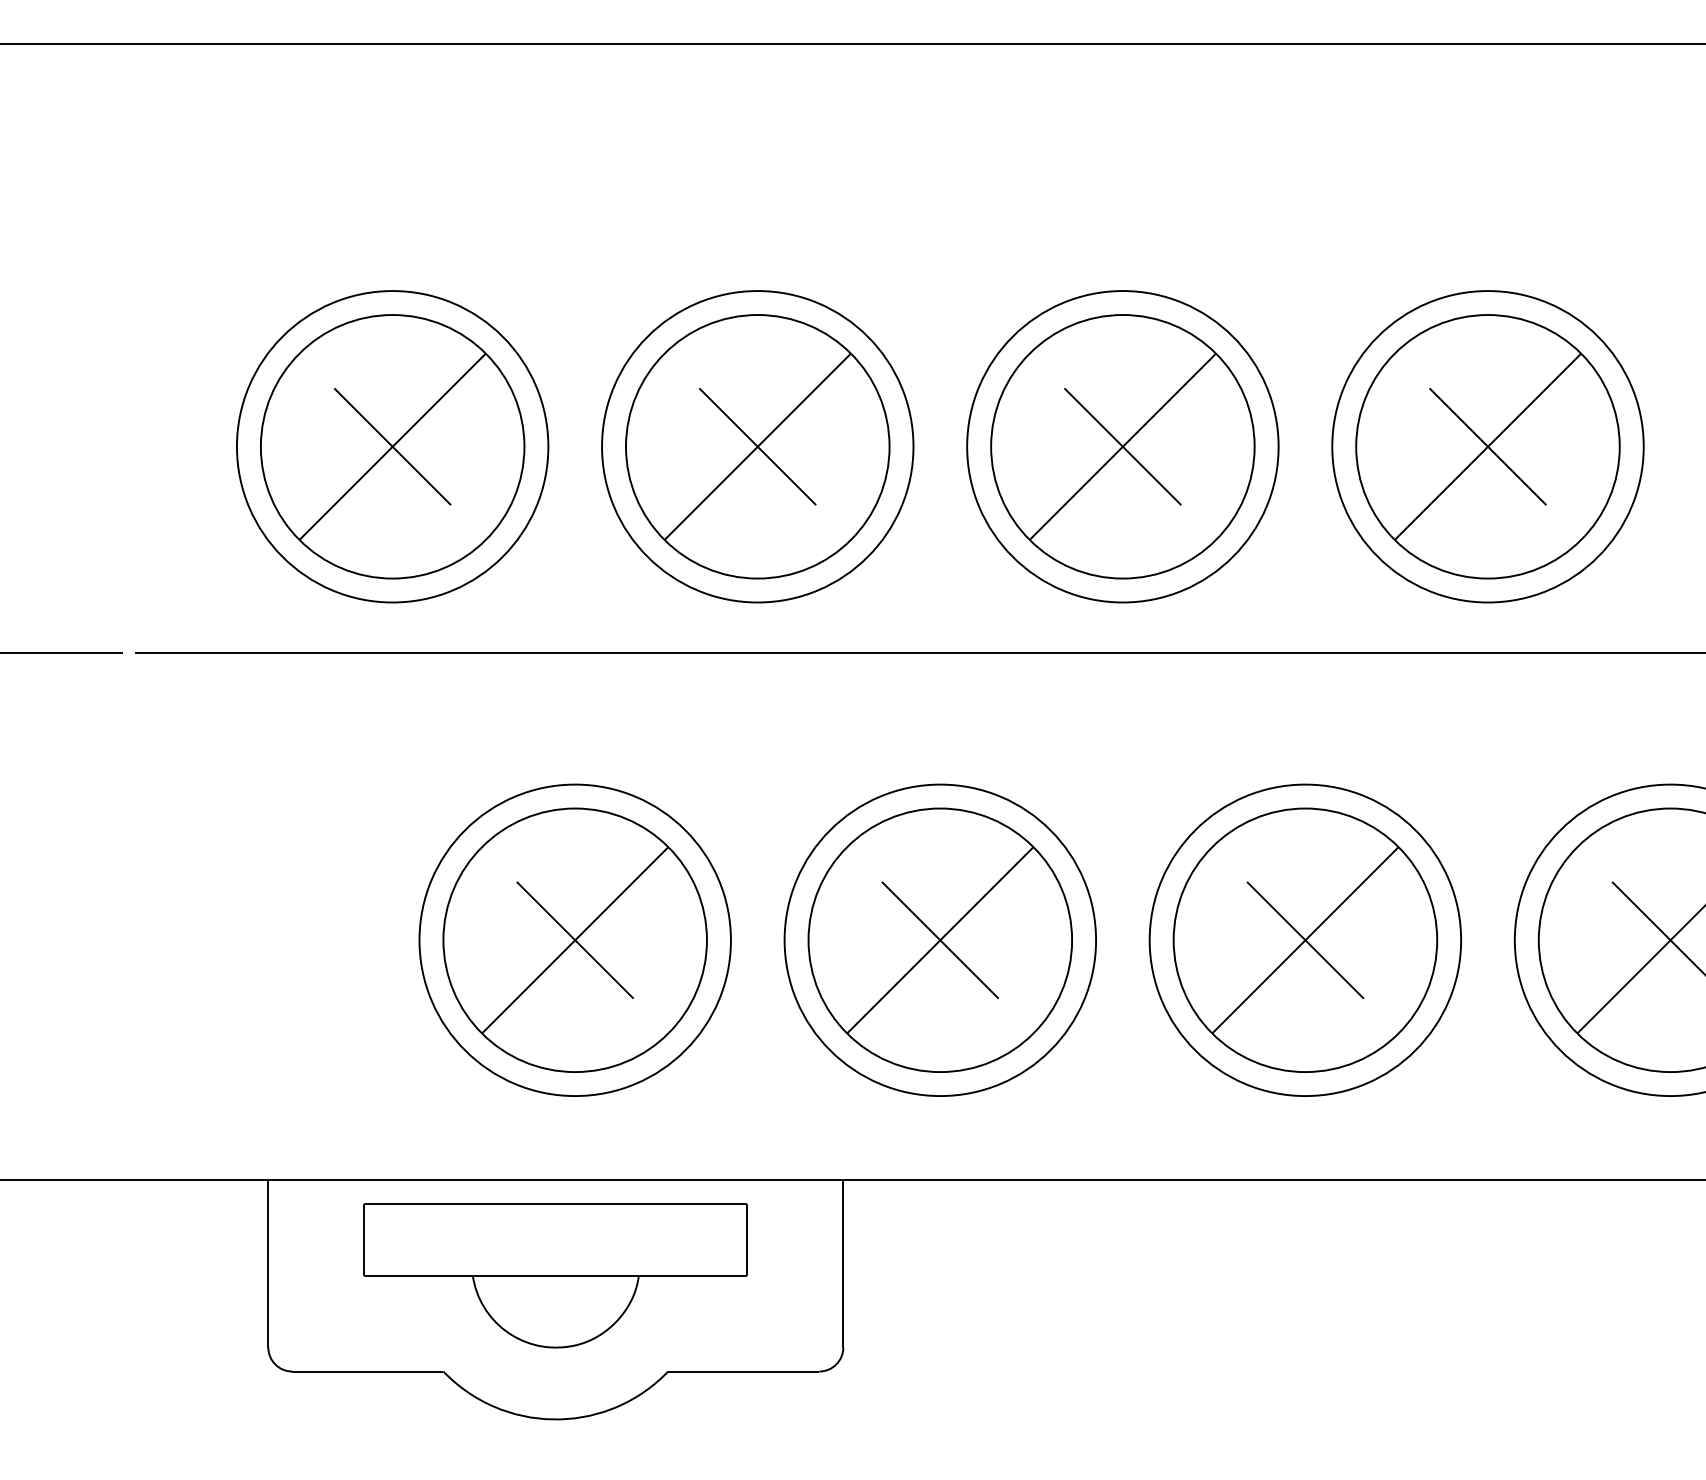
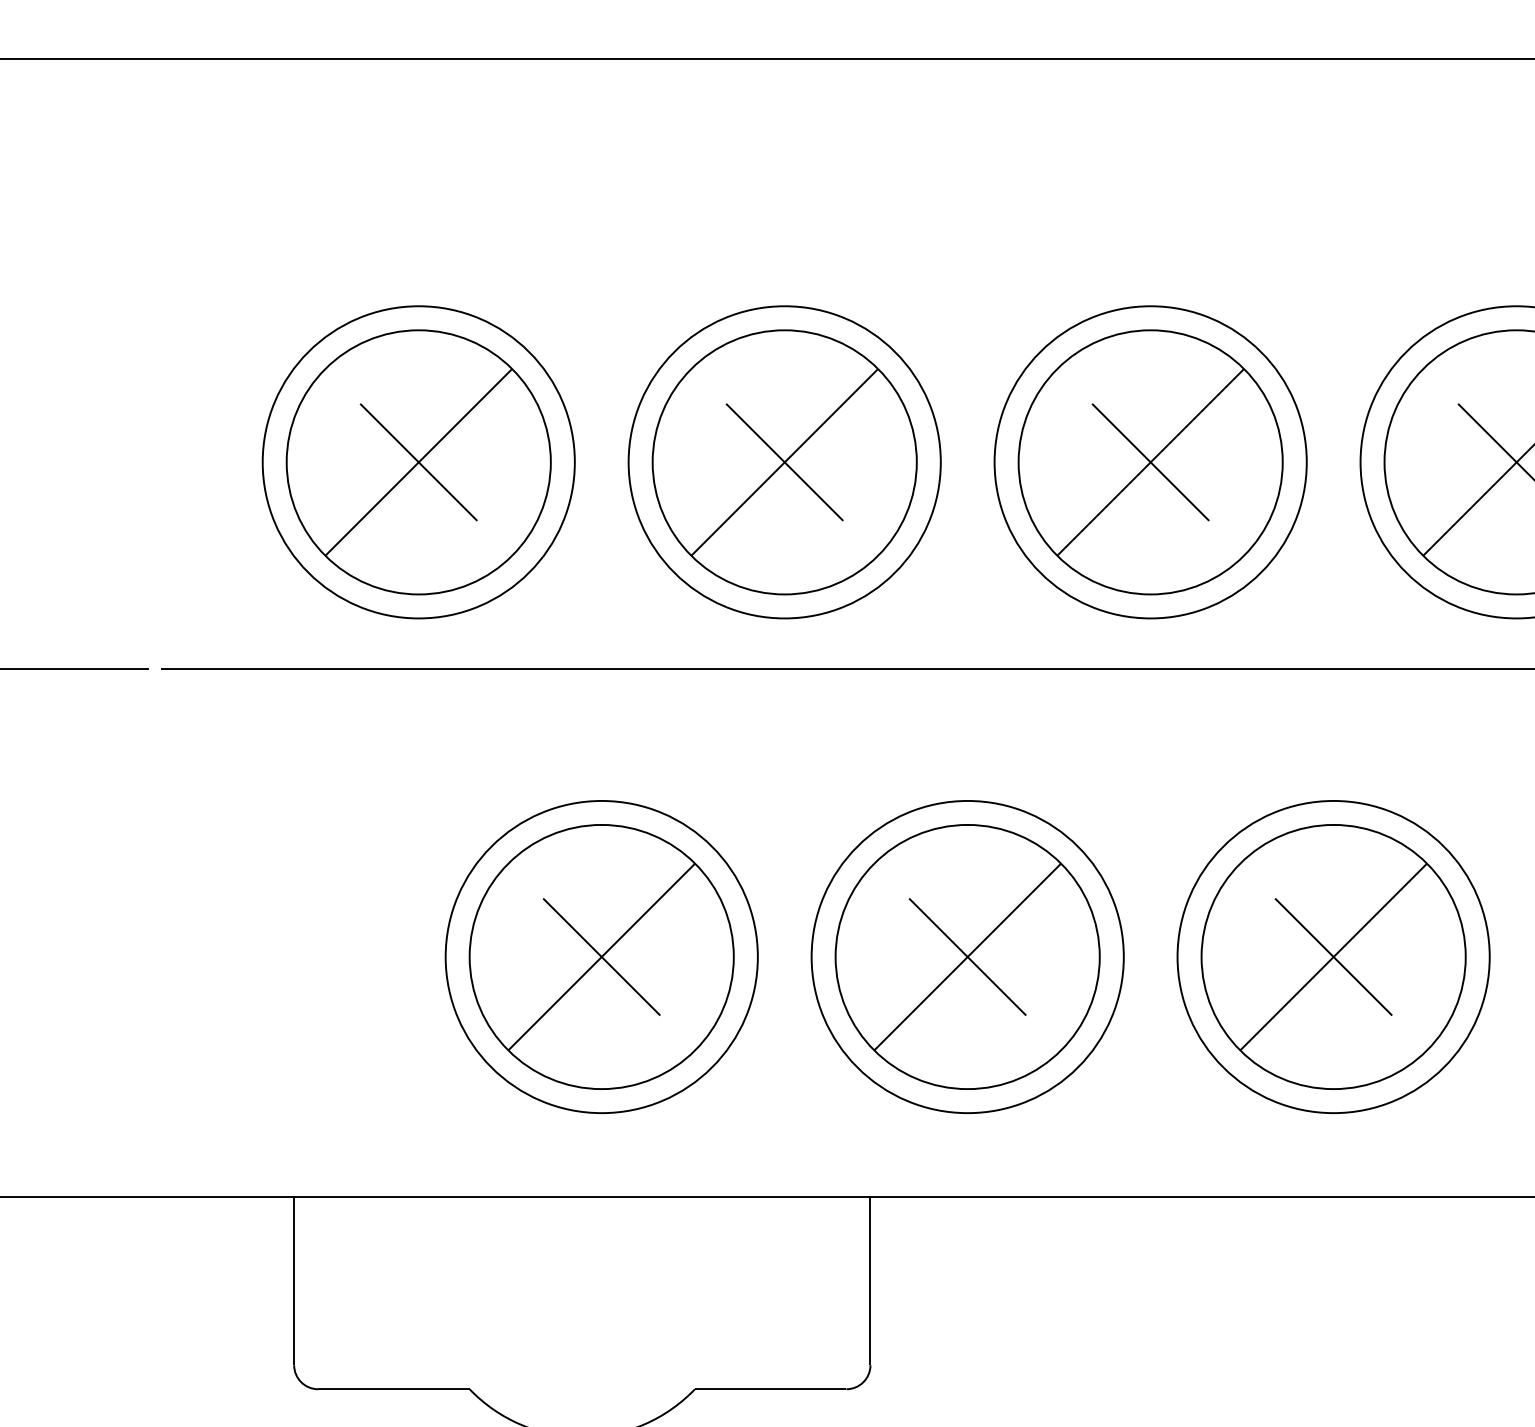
part: (555, 1275) -> (581, 1292), removed

